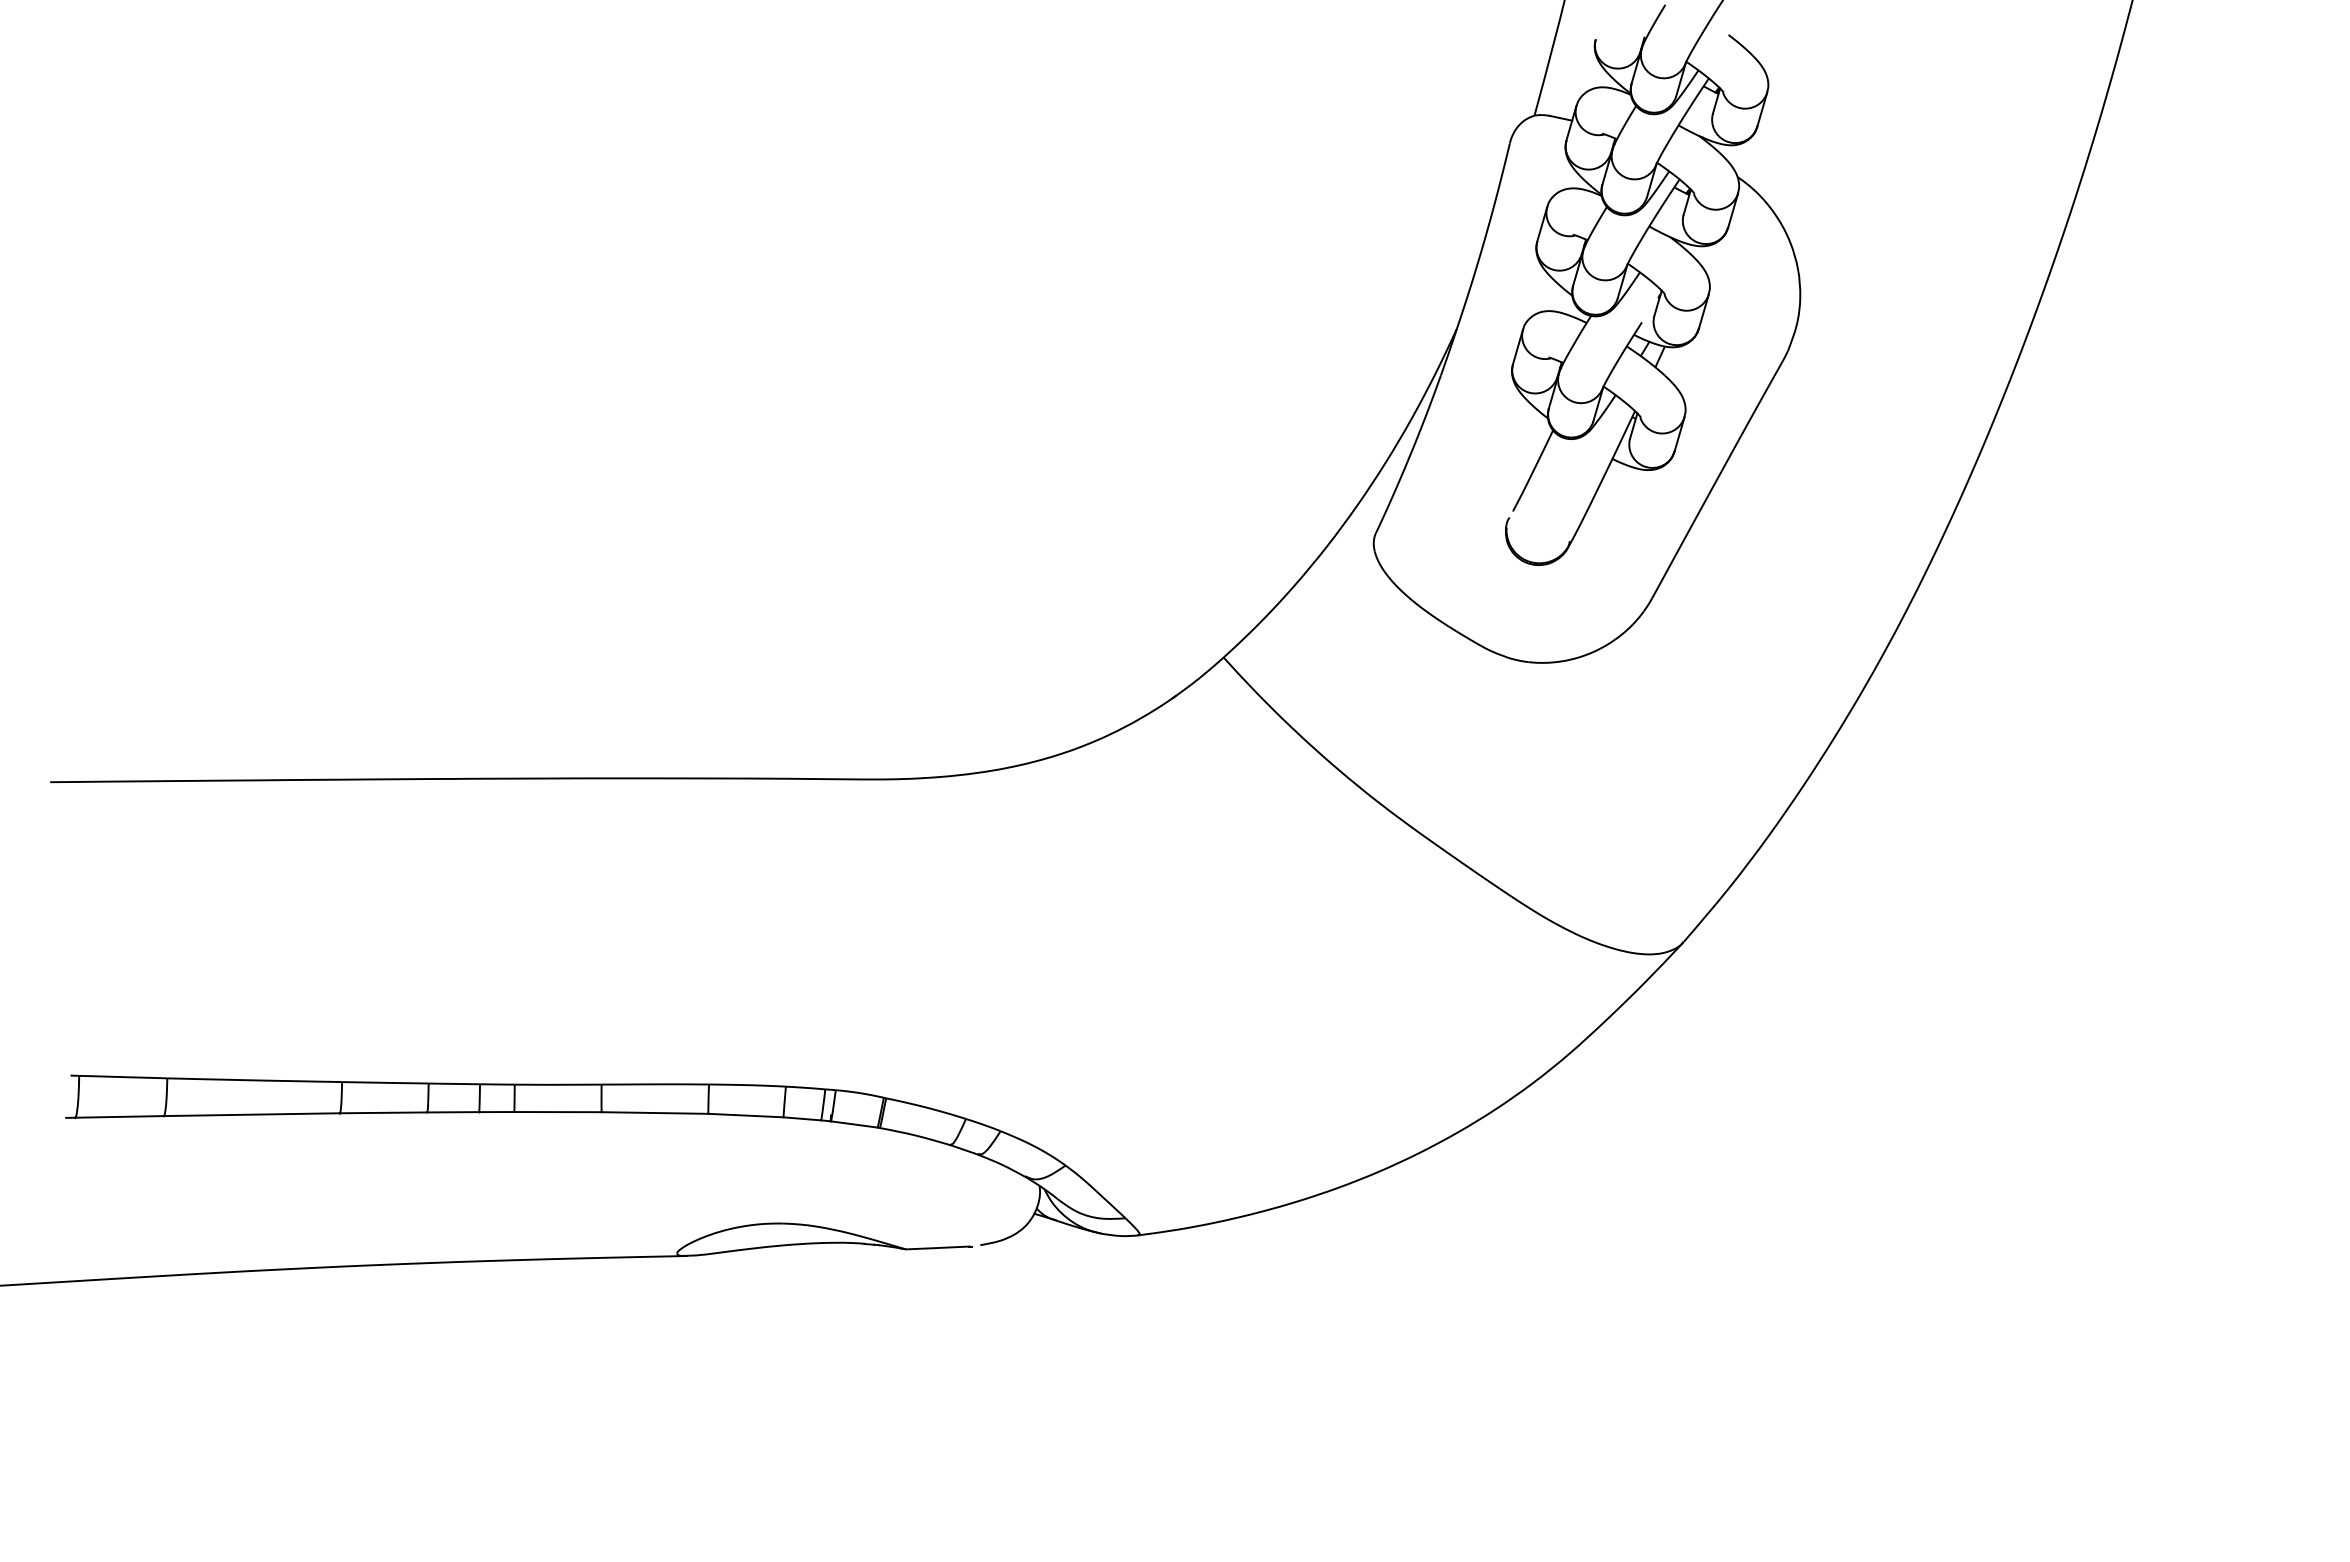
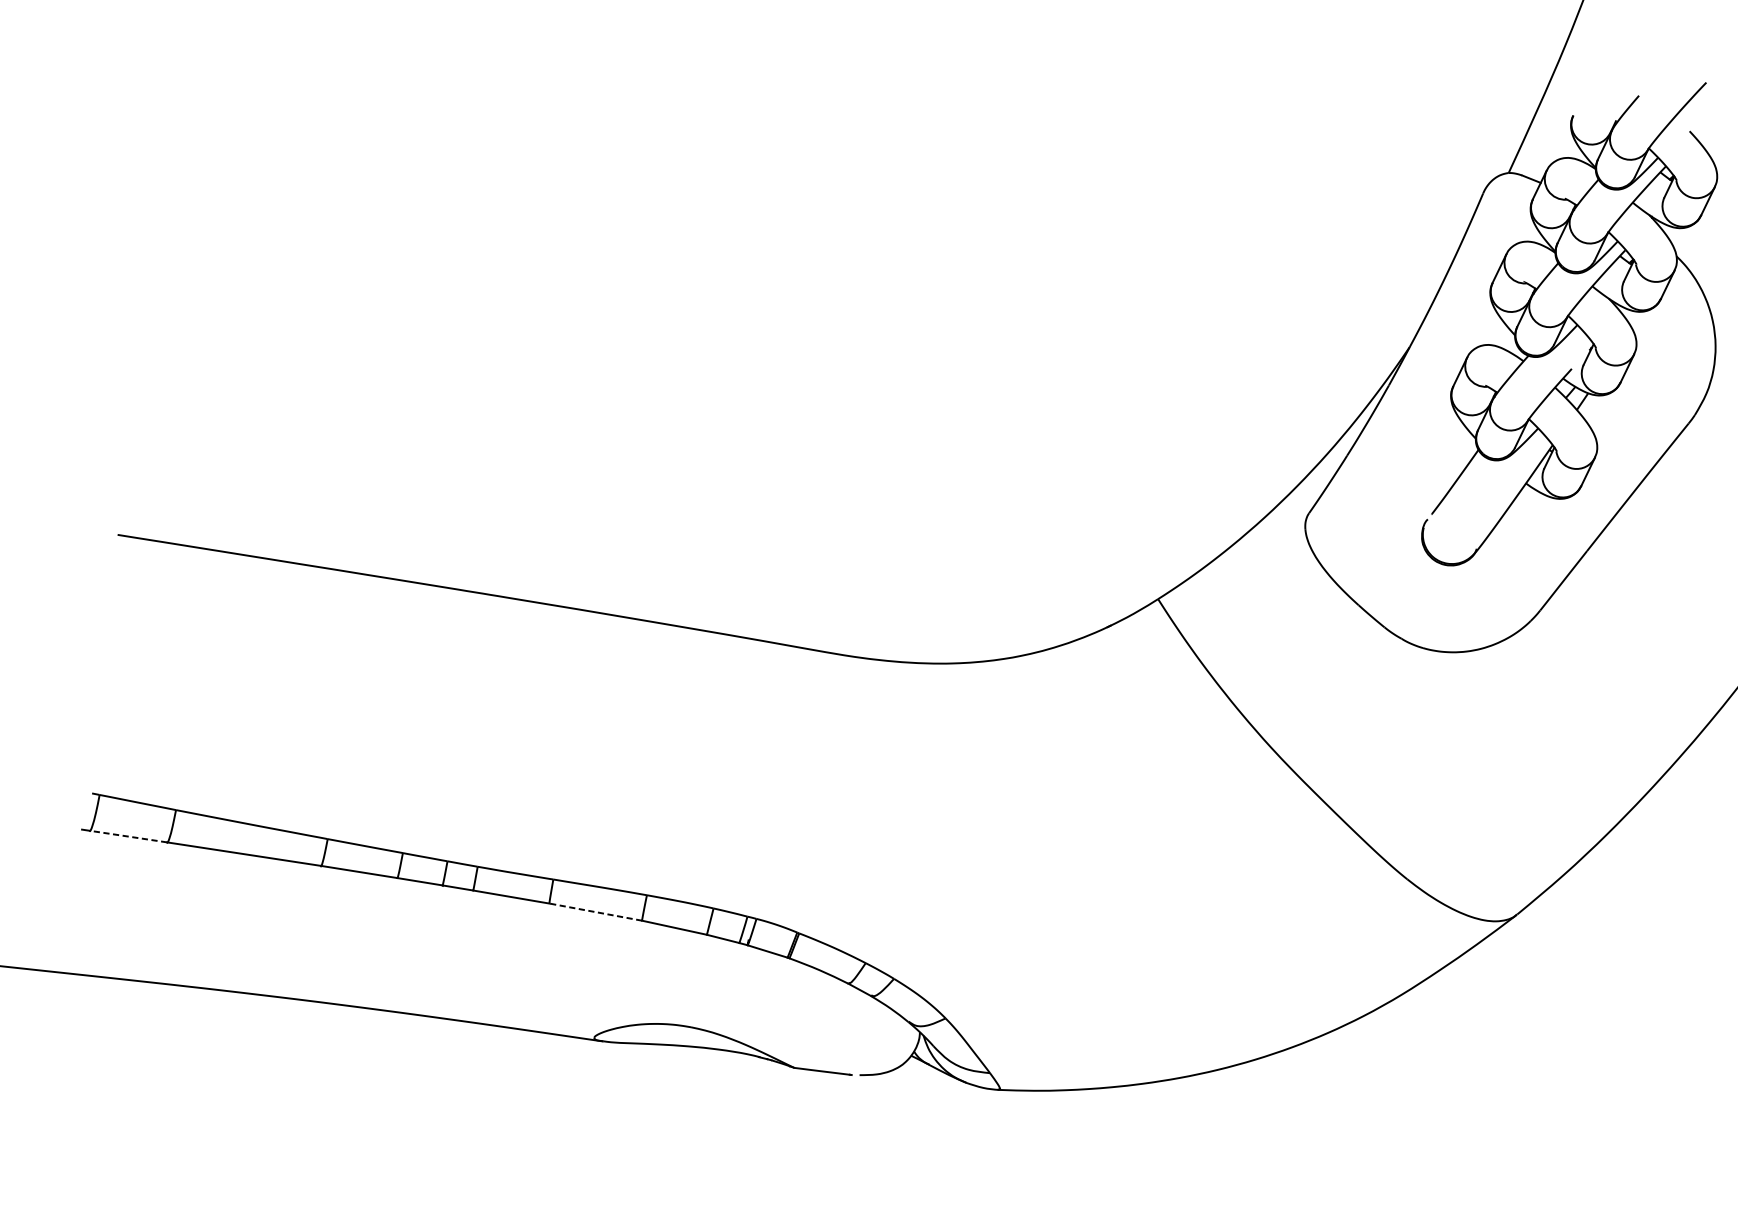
line: (654, 1113) -> (595, 912), solid -> dashed
line: (118, 1116) -> (127, 836), solid -> dashed

